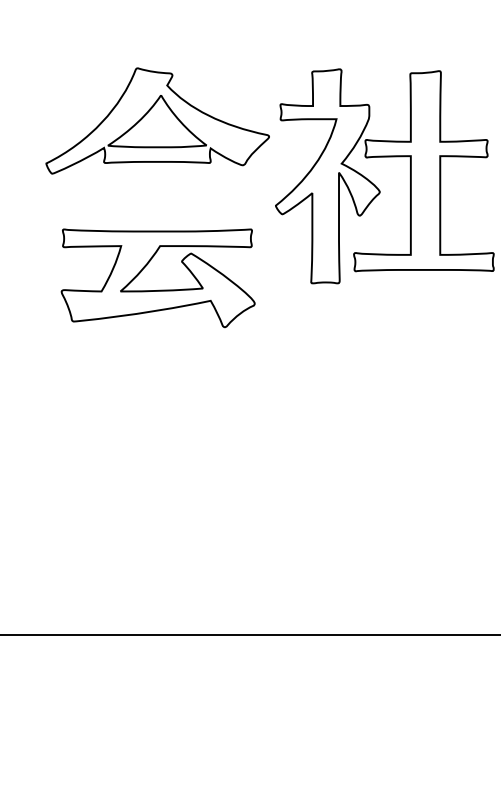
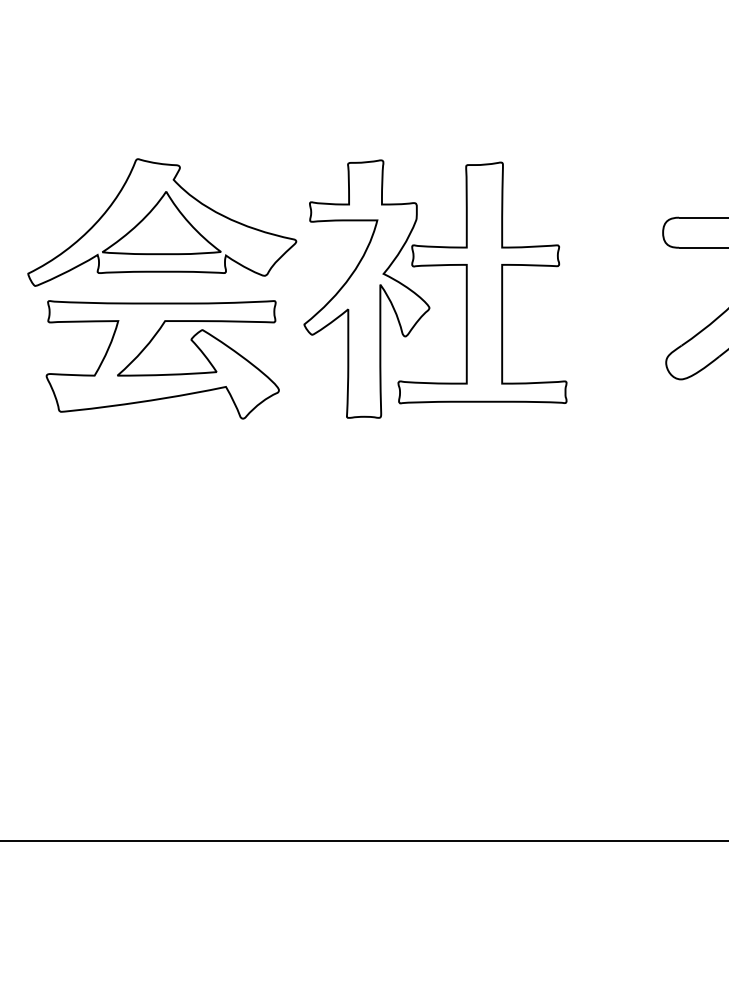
part: (161, 289) -> (166, 373), moved

